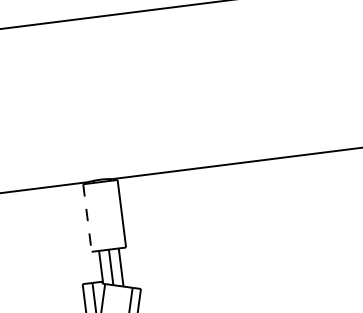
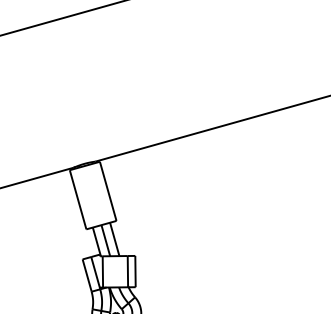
line: (87, 217) -> (78, 199), dashed -> solid

